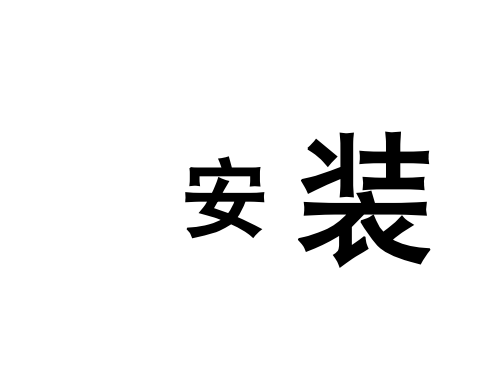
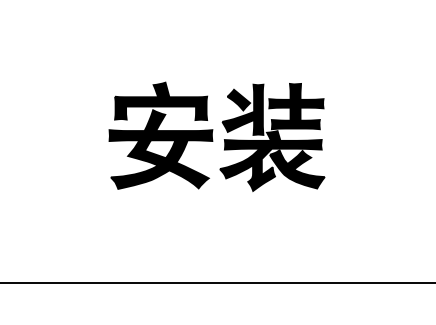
part: (224, 197) -> (160, 135), size x1.67

